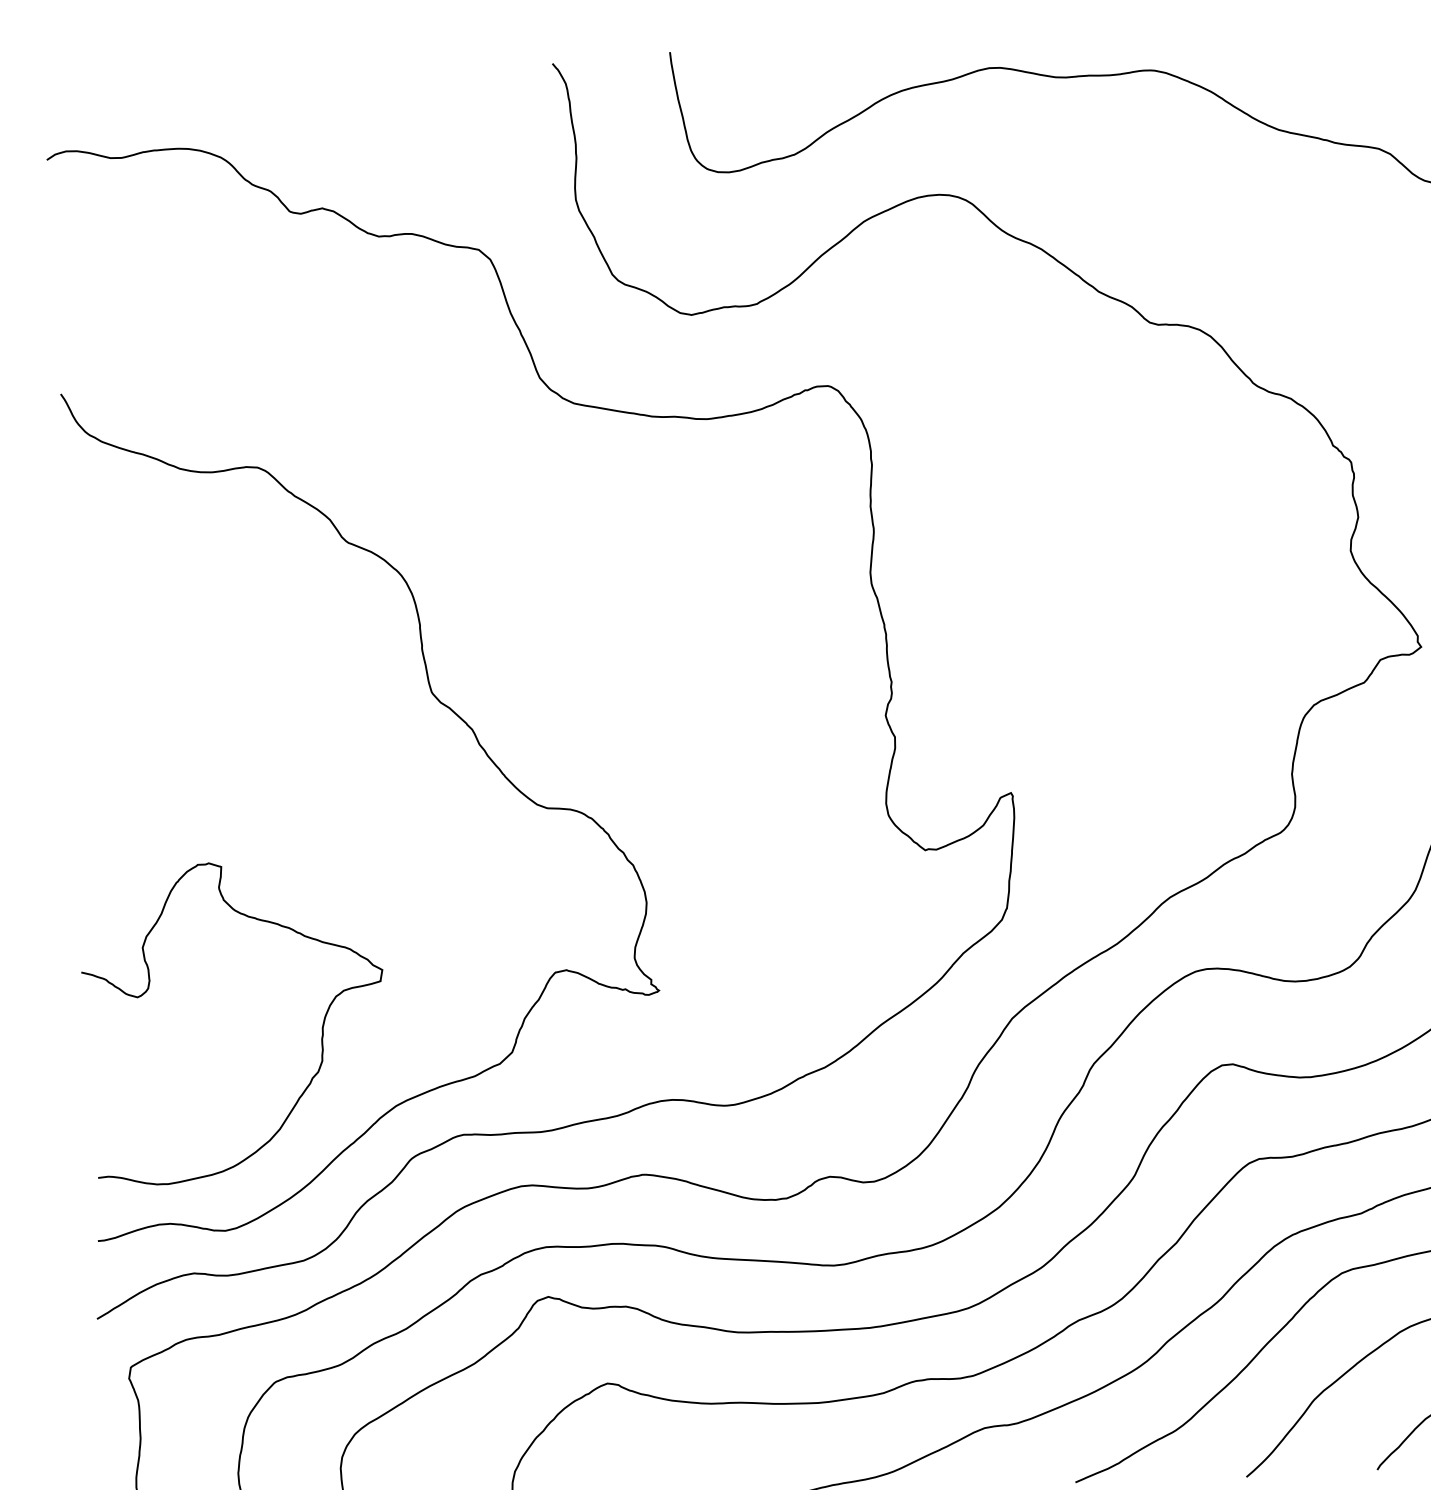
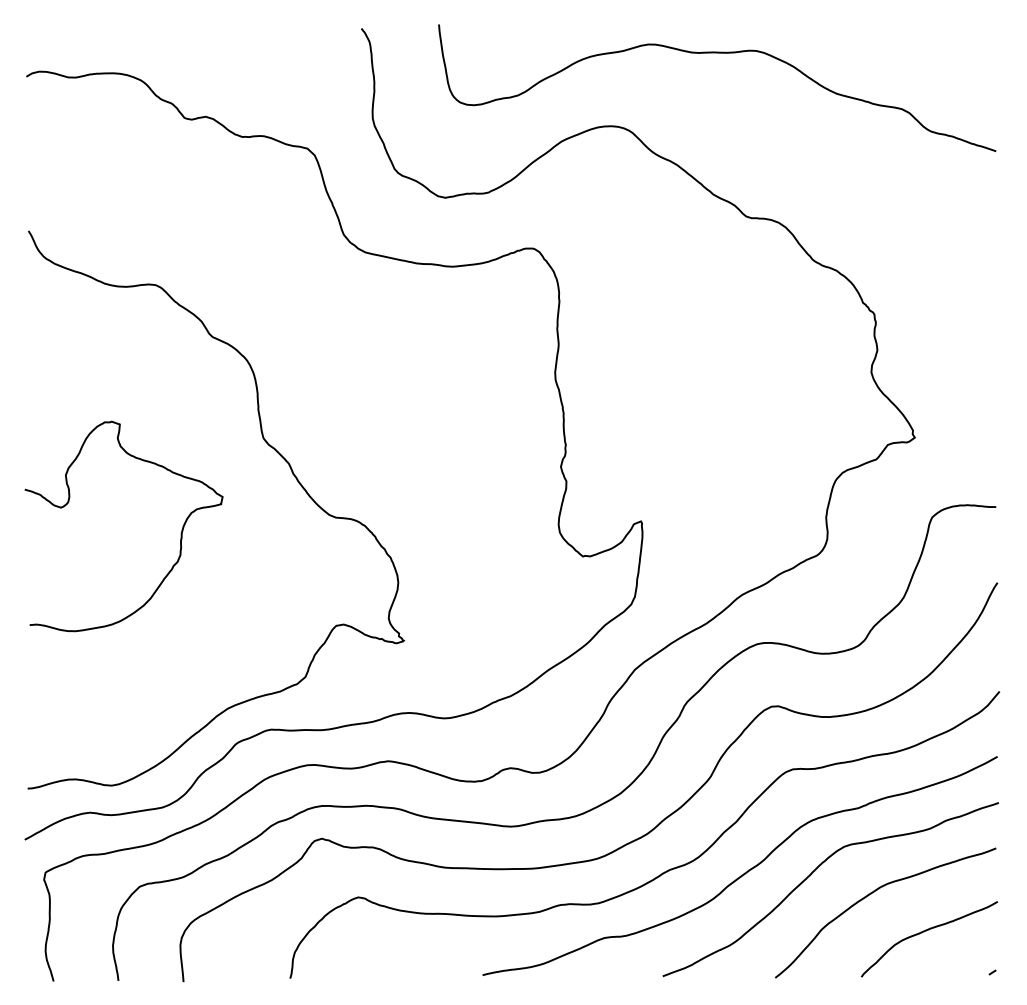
curve: (320, 1028) -> (180, 533), moved

